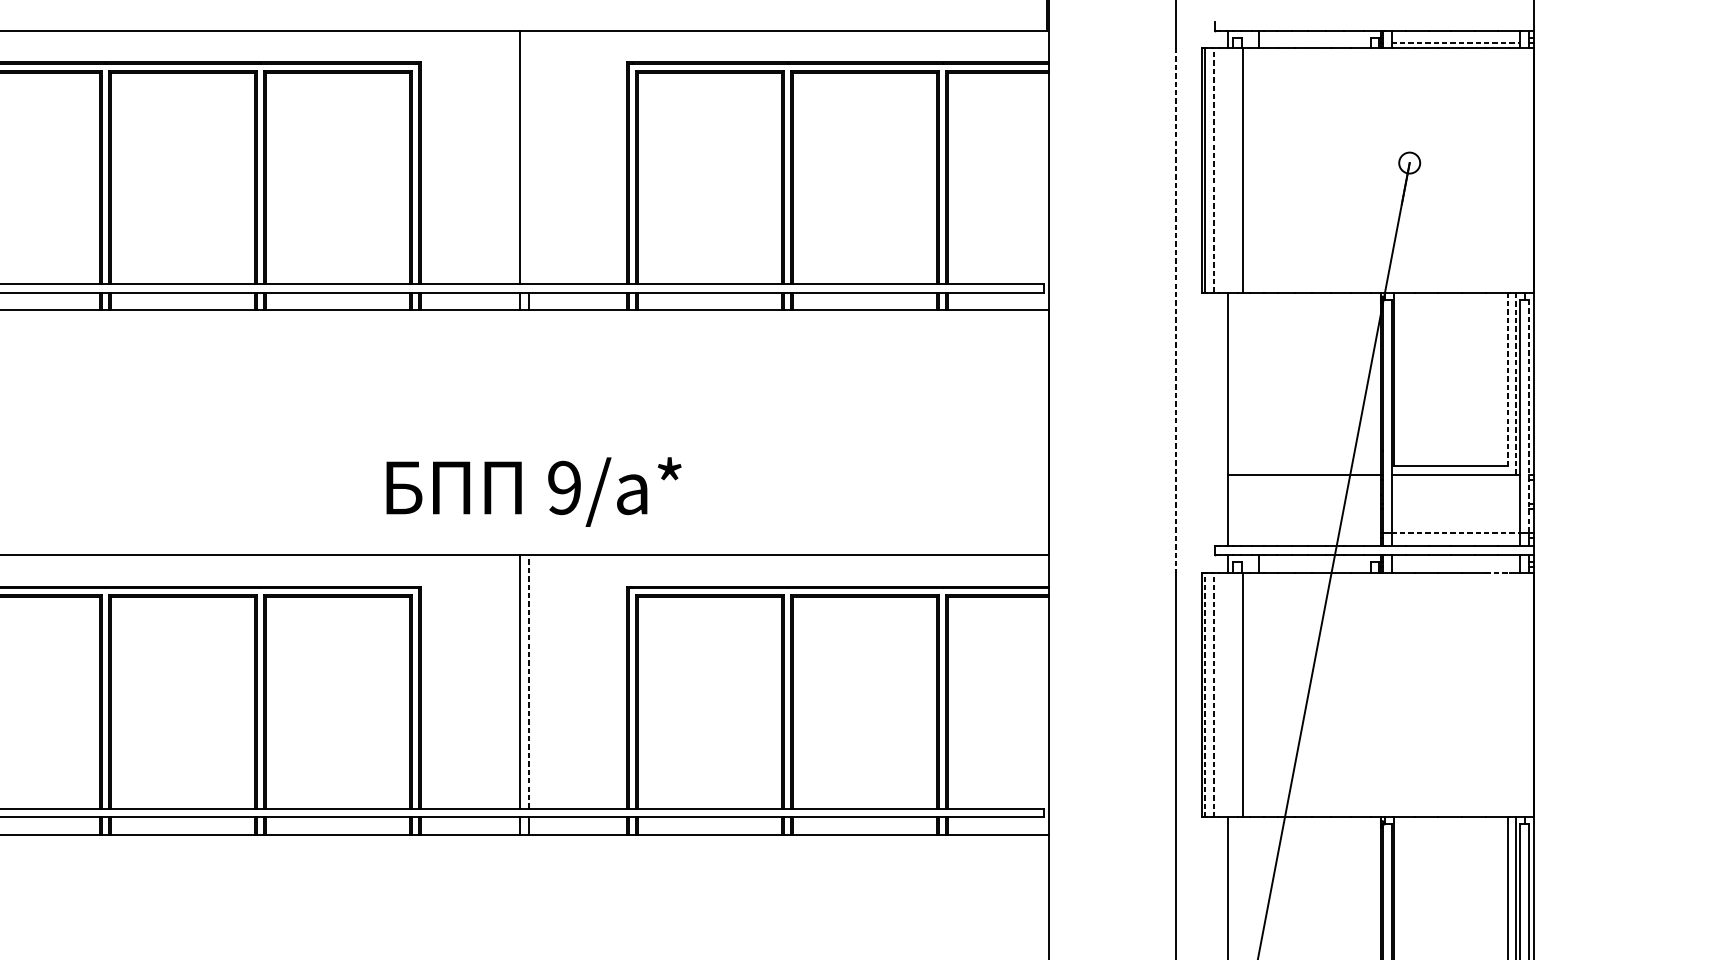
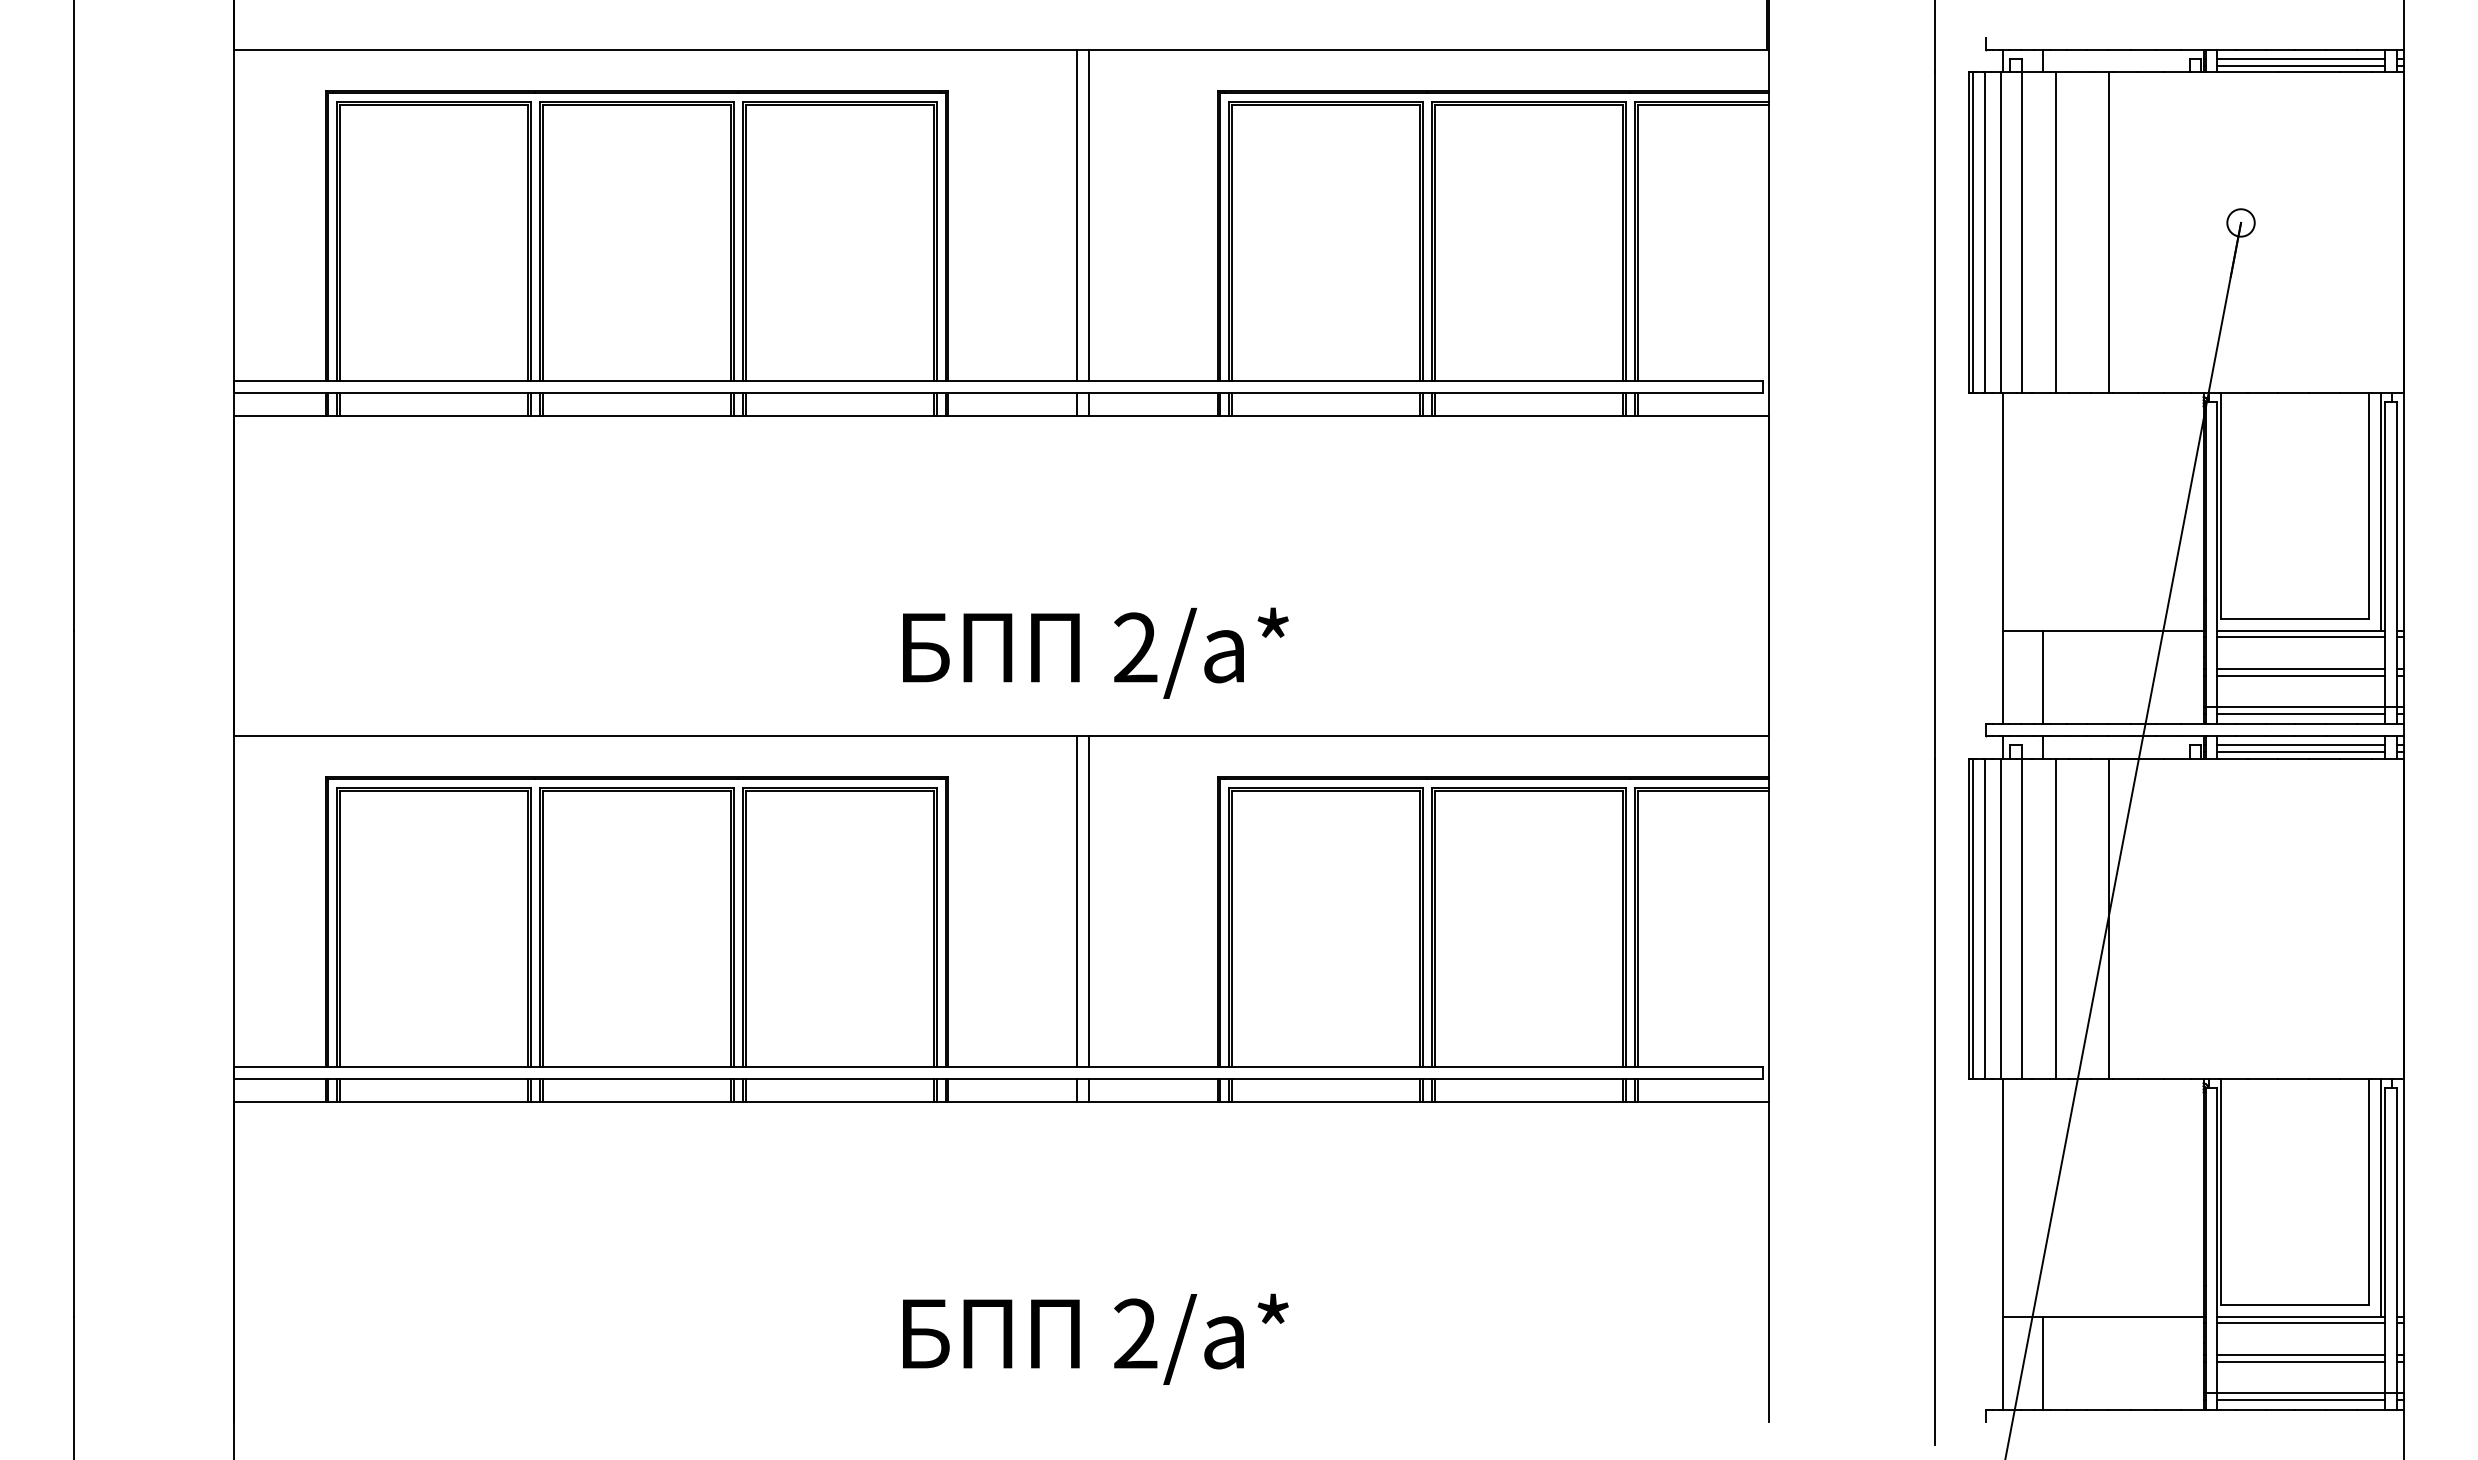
line: (1455, 37) -> (2301, 58), added
line: (1455, 42) -> (2301, 65), dashed -> solid
line: (528, 157) -> (1088, 215), added
line: (1213, 170) -> (1984, 232), dashed -> solid
line: (1225, 170) -> (2000, 232), added
line: (1268, 170) -> (2056, 232), added
line: (1308, 170) -> (2108, 232), added
line: (1175, 311) -> (1934, 416), dashed -> solid
line: (1507, 379) -> (2369, 505), dashed -> solid
line: (1516, 383) -> (2380, 511), dashed -> solid
line: (1528, 416) -> (2396, 554), dashed -> solid
line: (1455, 480) -> (2301, 637), added
text: (564, 487) -> (1135, 647), 9/ -> 2/
line: (1455, 503) -> (2301, 668), added
line: (1455, 509) -> (2301, 675), added
line: (1258, 510) -> (2043, 677), added
line: (1455, 532) -> (2301, 706), dashed -> solid
line: (1455, 538) -> (2301, 713), added
line: (1455, 561) -> (2301, 744), added
line: (1455, 567) -> (2301, 751), added
line: (1497, 572) -> (2356, 758), dashed -> solid
line: (528, 681) -> (1088, 901), dashed -> solid
line: (1205, 694) -> (1973, 918), dashed -> solid
line: (1213, 694) -> (1984, 918), dashed -> solid
line: (1225, 694) -> (2000, 918), added
line: (1268, 694) -> (2056, 918), added
line: (1308, 694) -> (2108, 918), added

